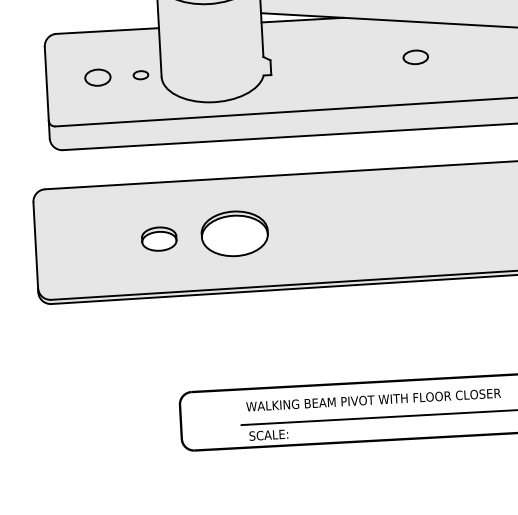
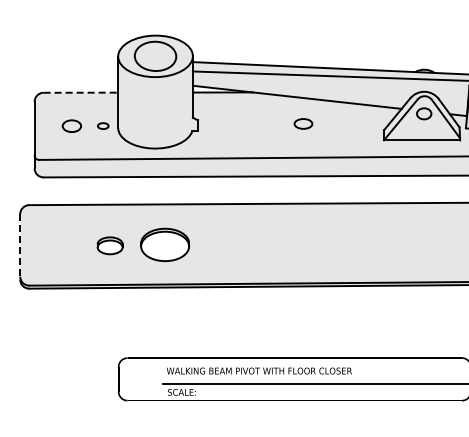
line: (108, 30) -> (81, 92), solid -> dashed
line: (36, 246) -> (20, 246), solid -> dashed

